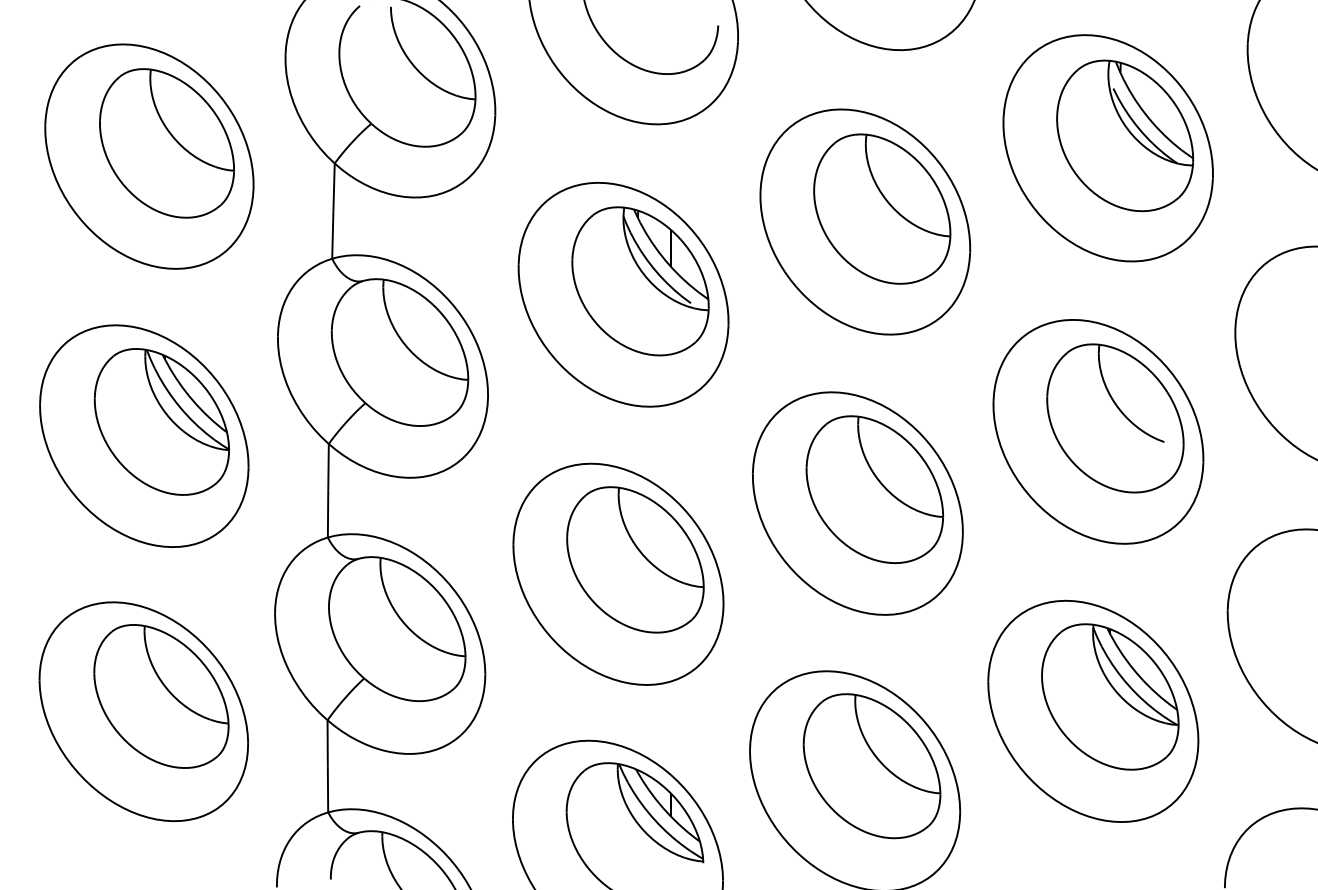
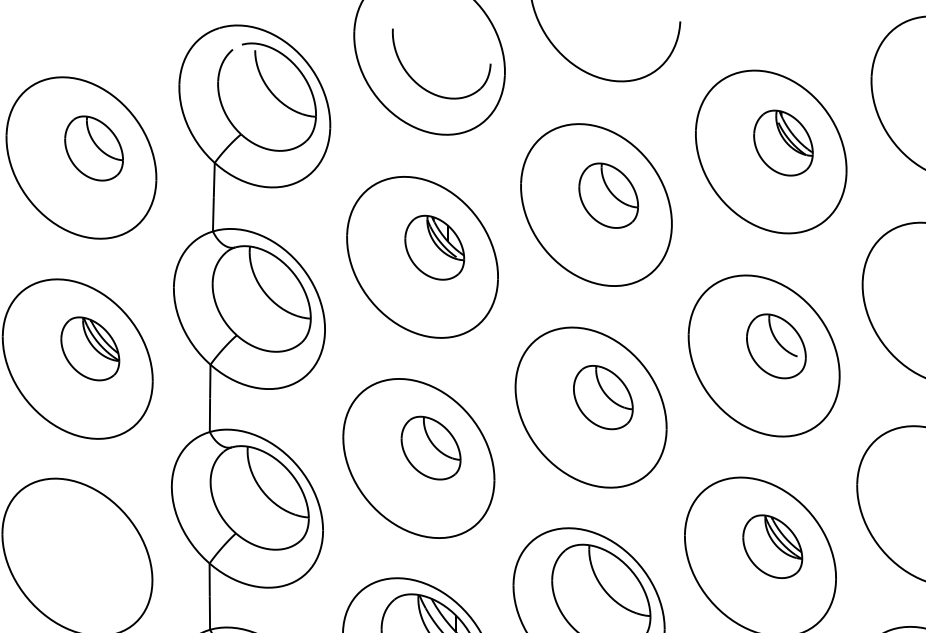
part: (1125, 135) -> (783, 142), size x0.6
part: (166, 143) -> (93, 148), size x0.6
part: (882, 208) -> (608, 195), size x0.6
part: (640, 281) -> (434, 247), size x0.6
part: (1115, 418) -> (776, 346), size x0.6
part: (161, 421) -> (90, 348), size x0.6
part: (874, 489) -> (603, 397), size x0.6
part: (635, 559) -> (431, 447), size x0.6
part: (161, 696) -> (90, 546), removed
part: (1110, 696) -> (772, 546), size x0.6

